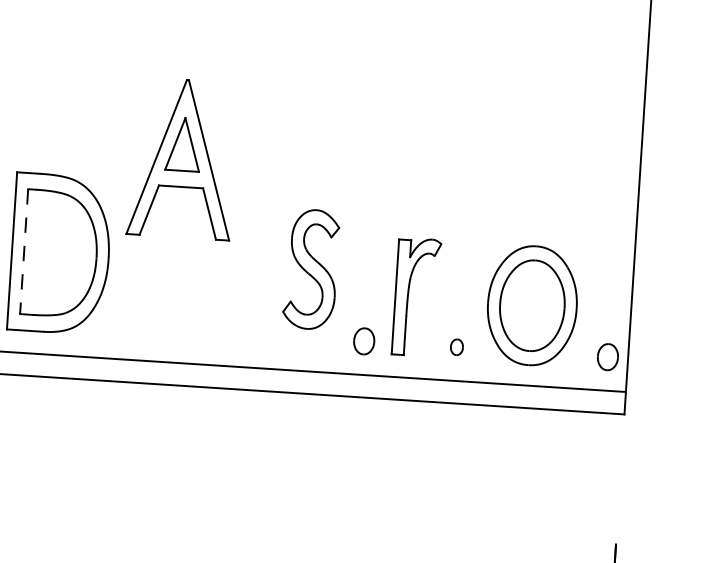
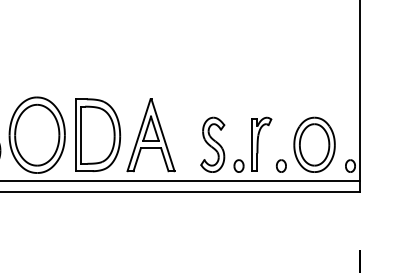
part: (181, 159) -> (150, 135), moved
line: (24, 252) -> (81, 135), dashed -> solid
part: (310, 268) -> (212, 144), moved
part: (457, 346) -> (281, 165), size x1.67

